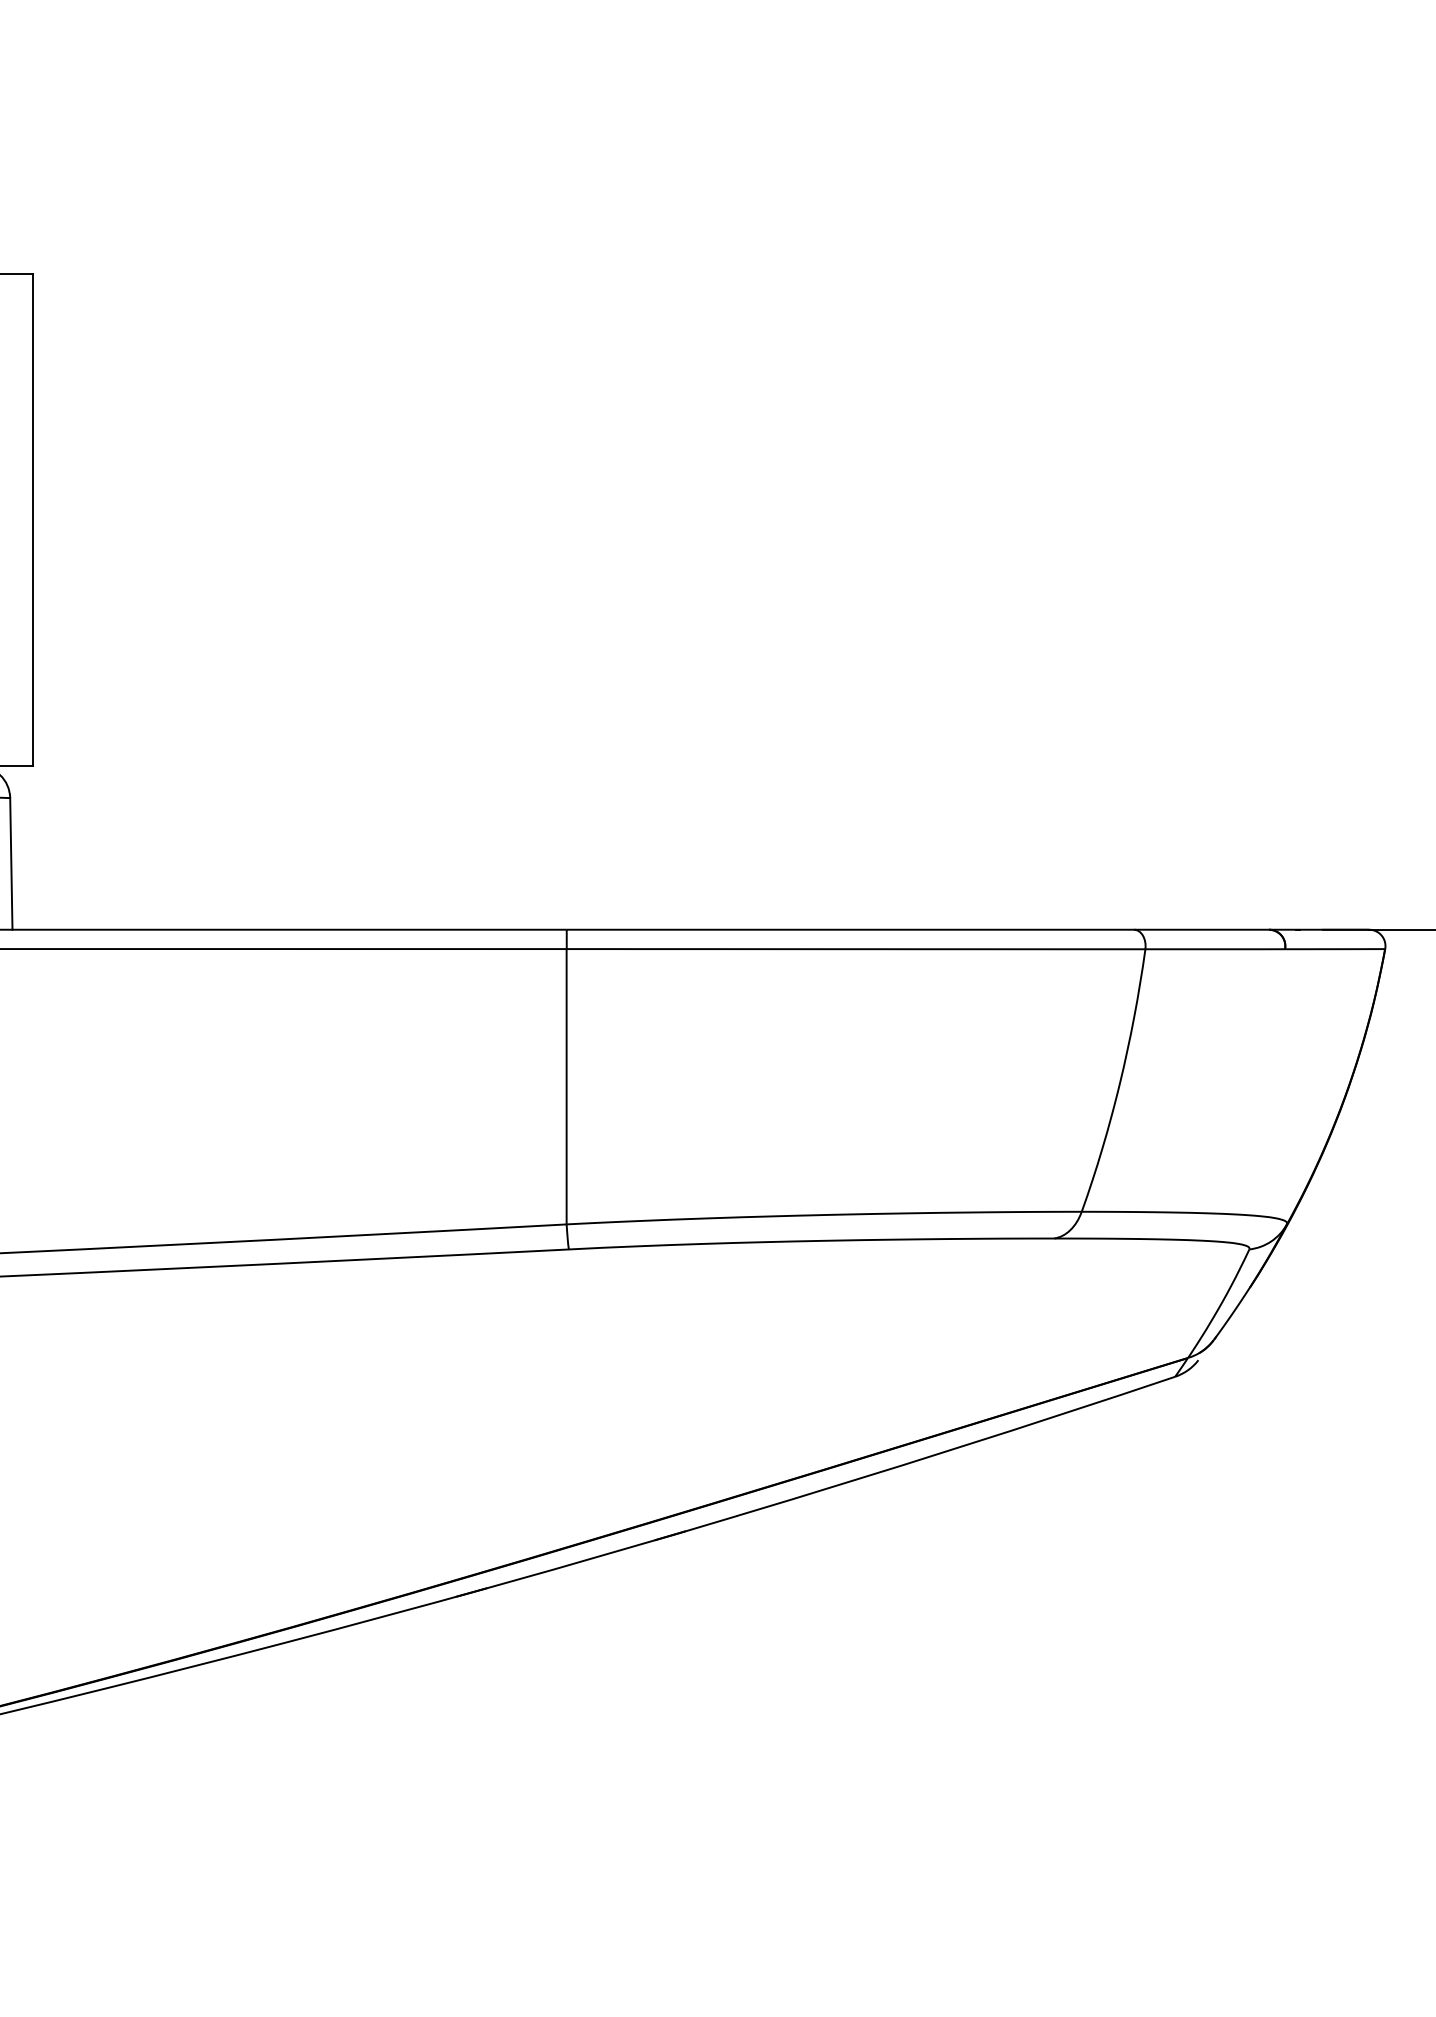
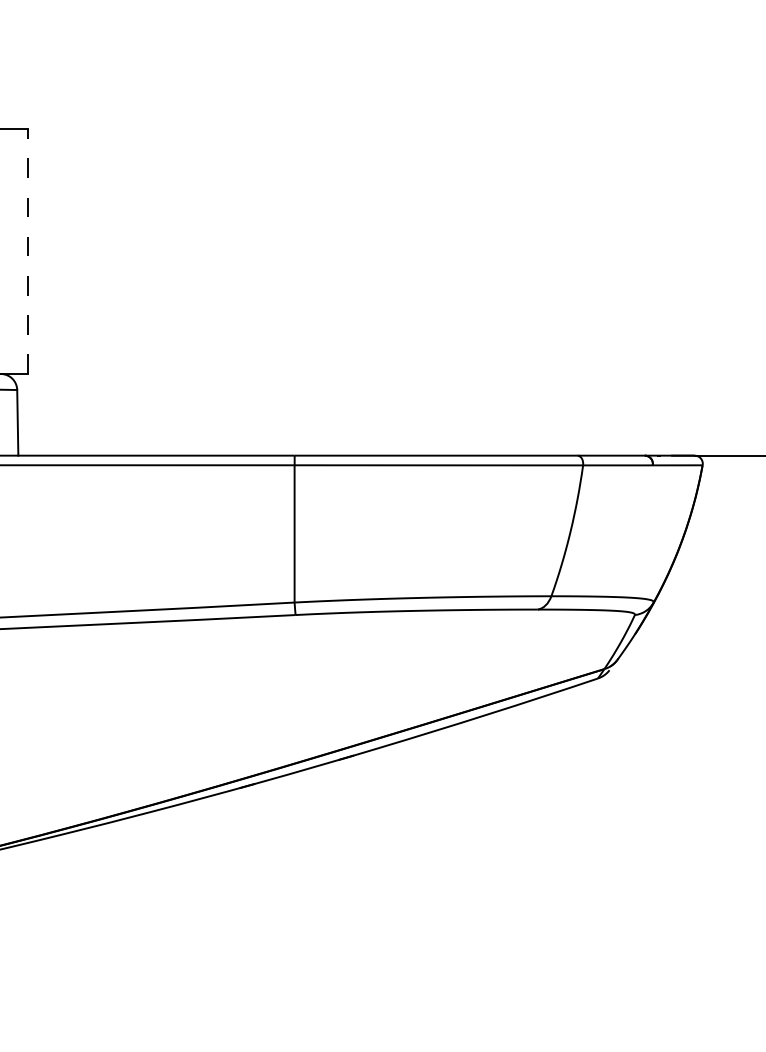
line: (32, 520) -> (28, 251), solid -> dashed

